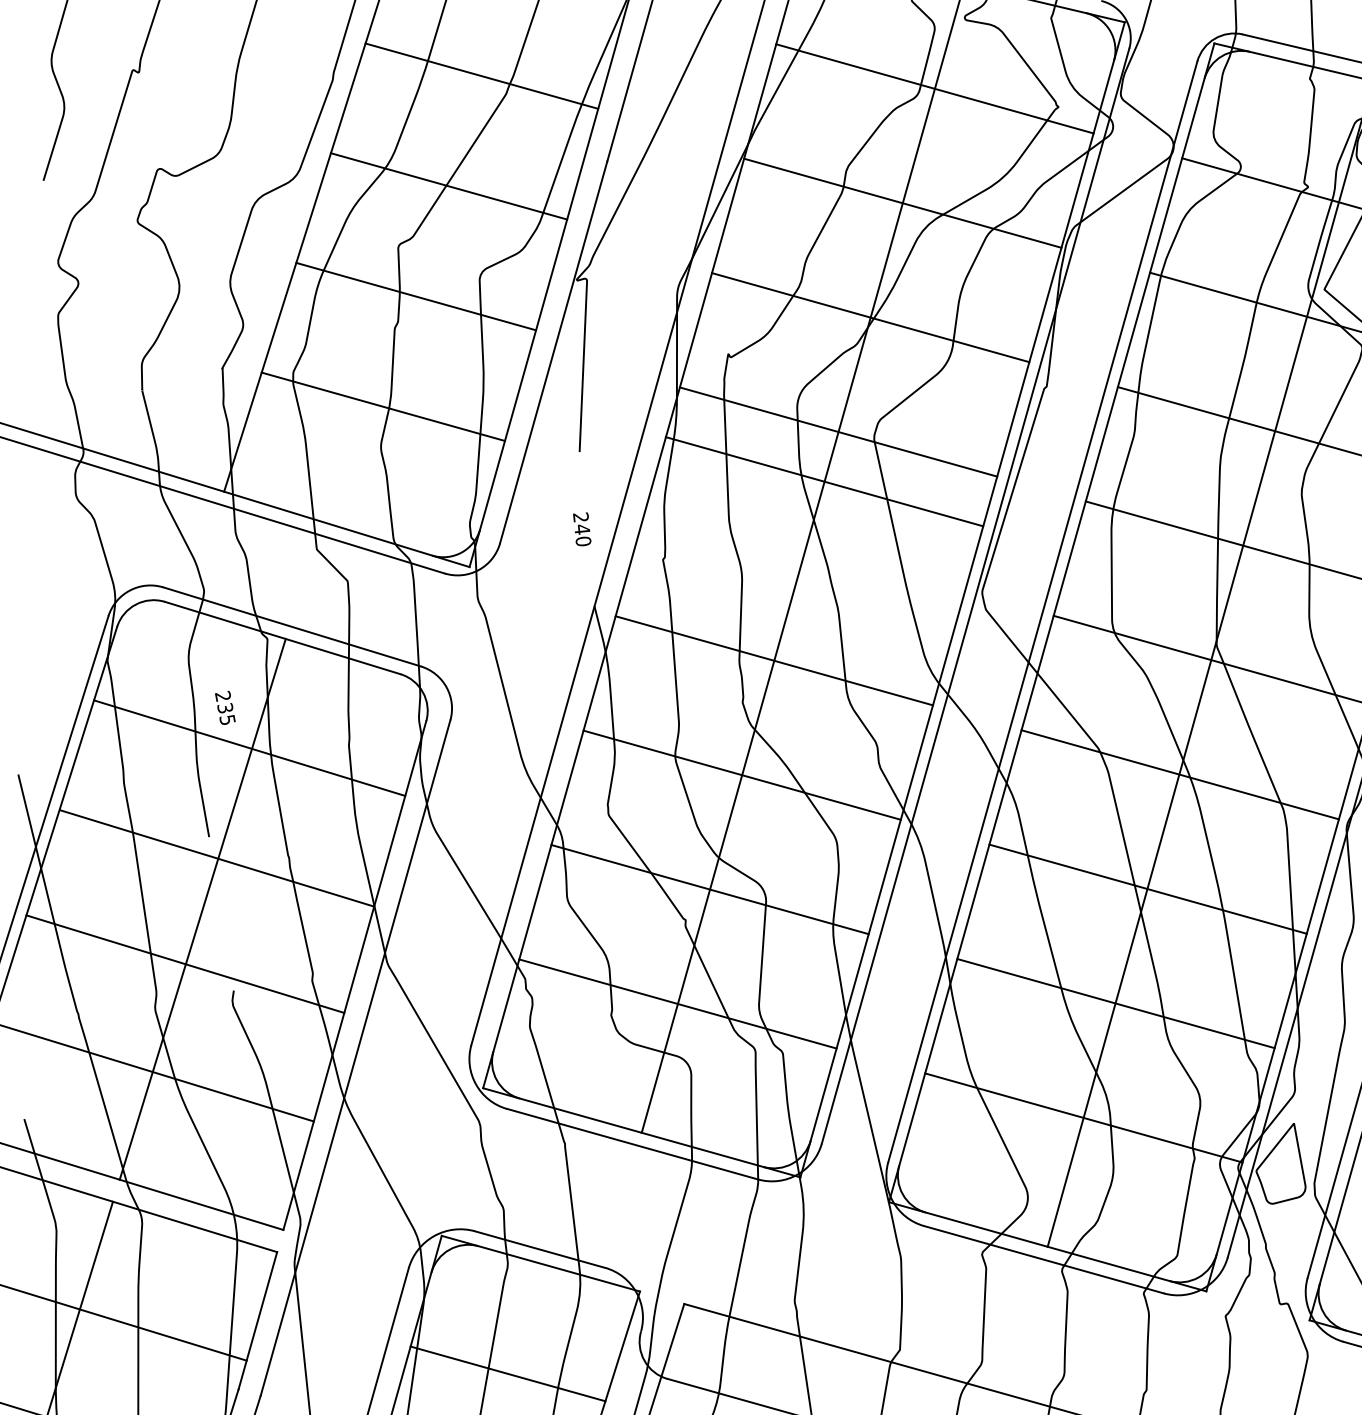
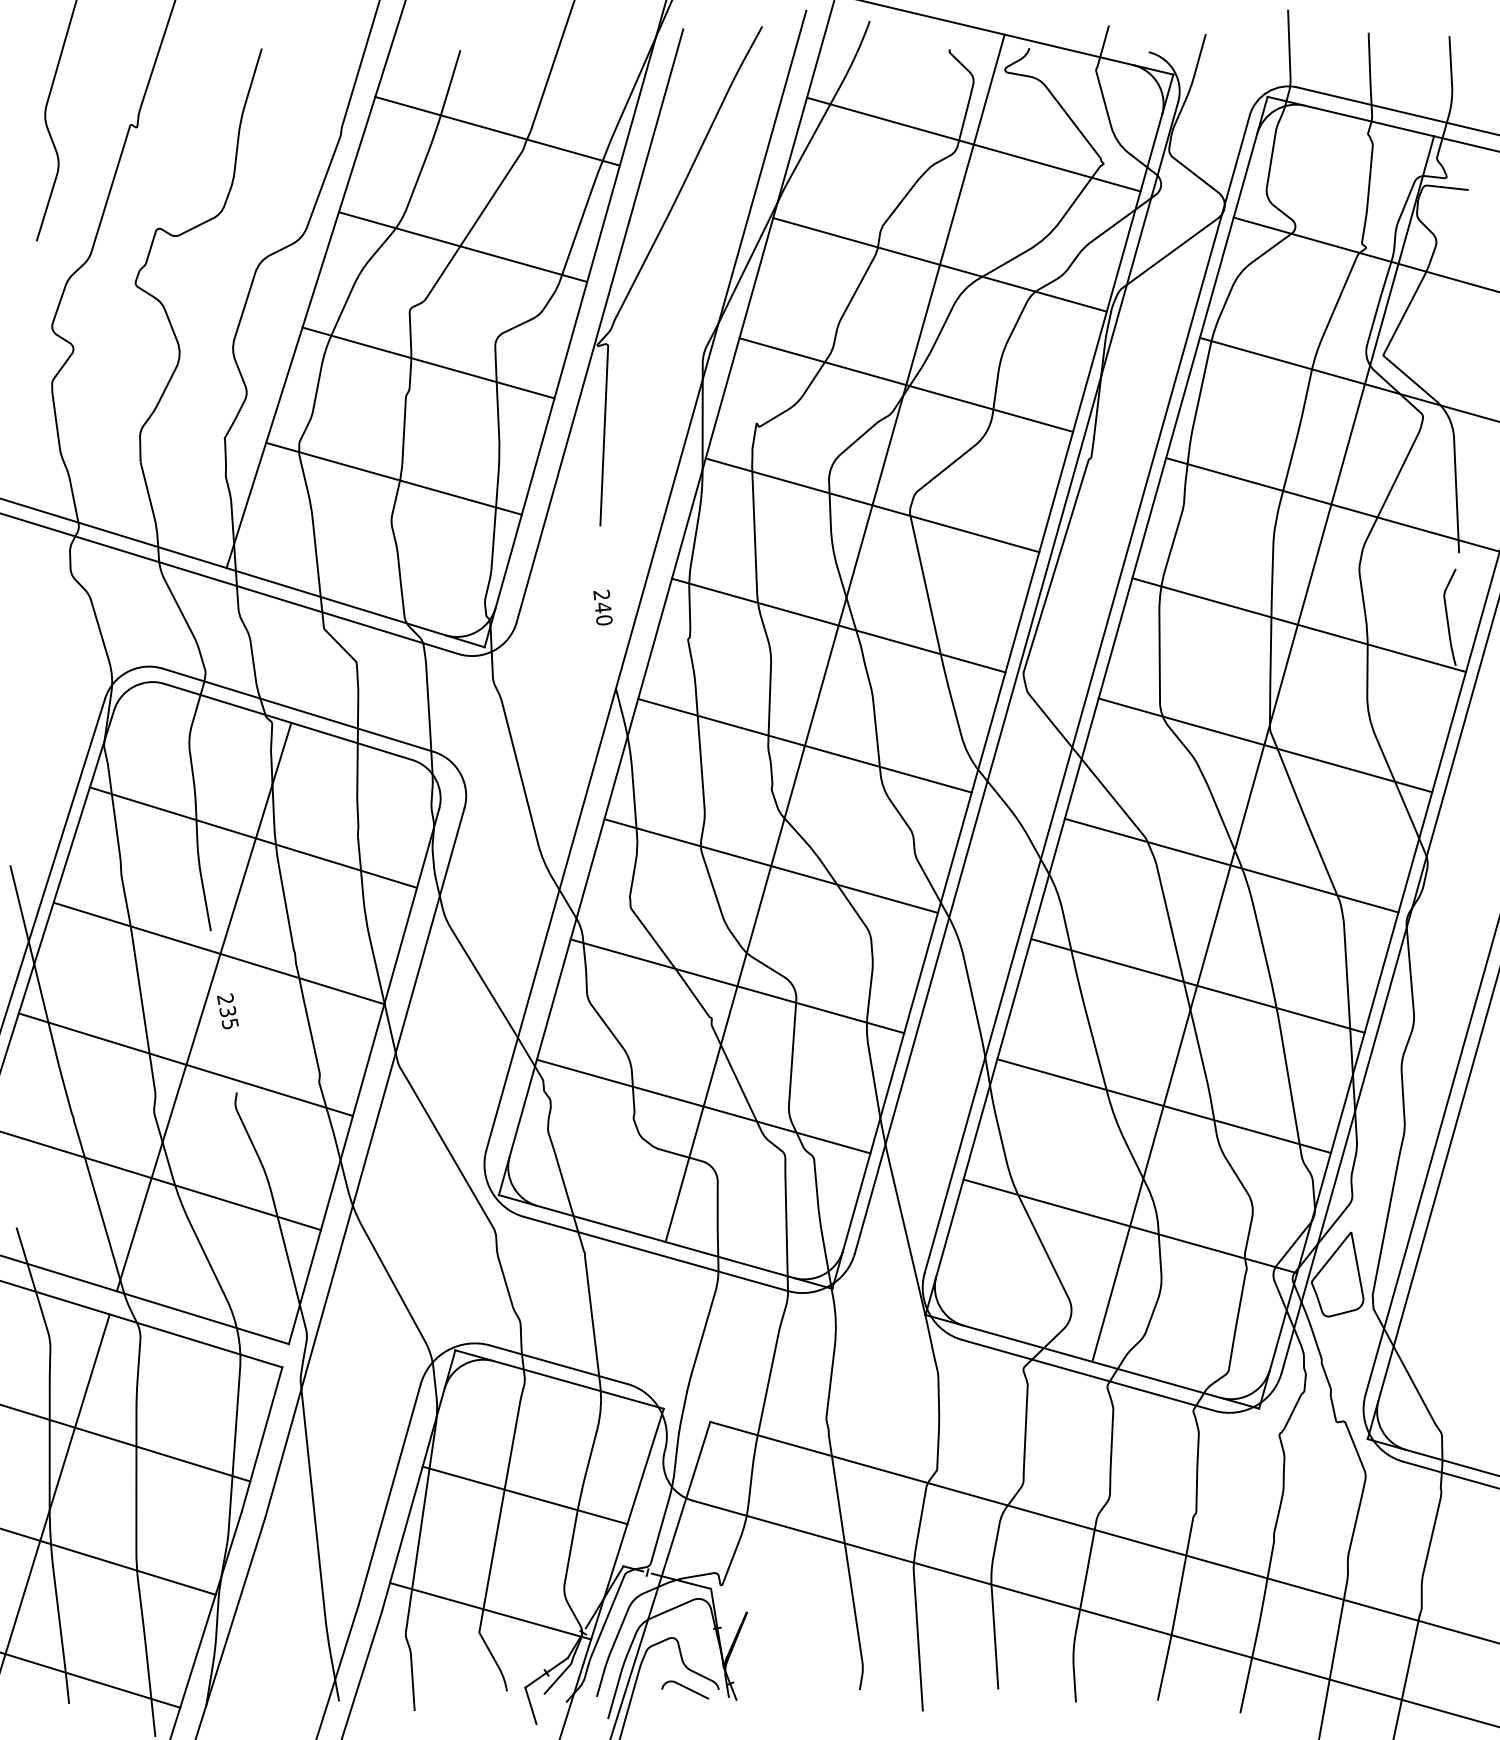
line: (824, 481) -> (838, 625), moved
text: (224, 708) -> (227, 1011), moved

